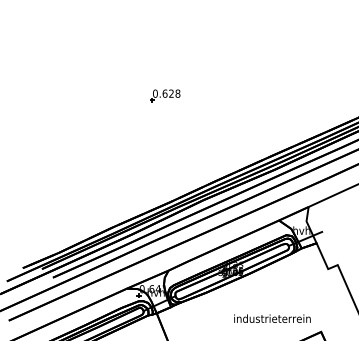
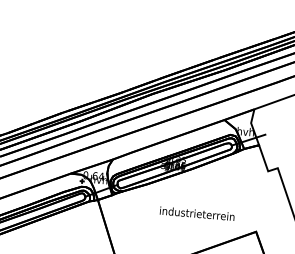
text: (272, 318) -> (197, 213), moved

